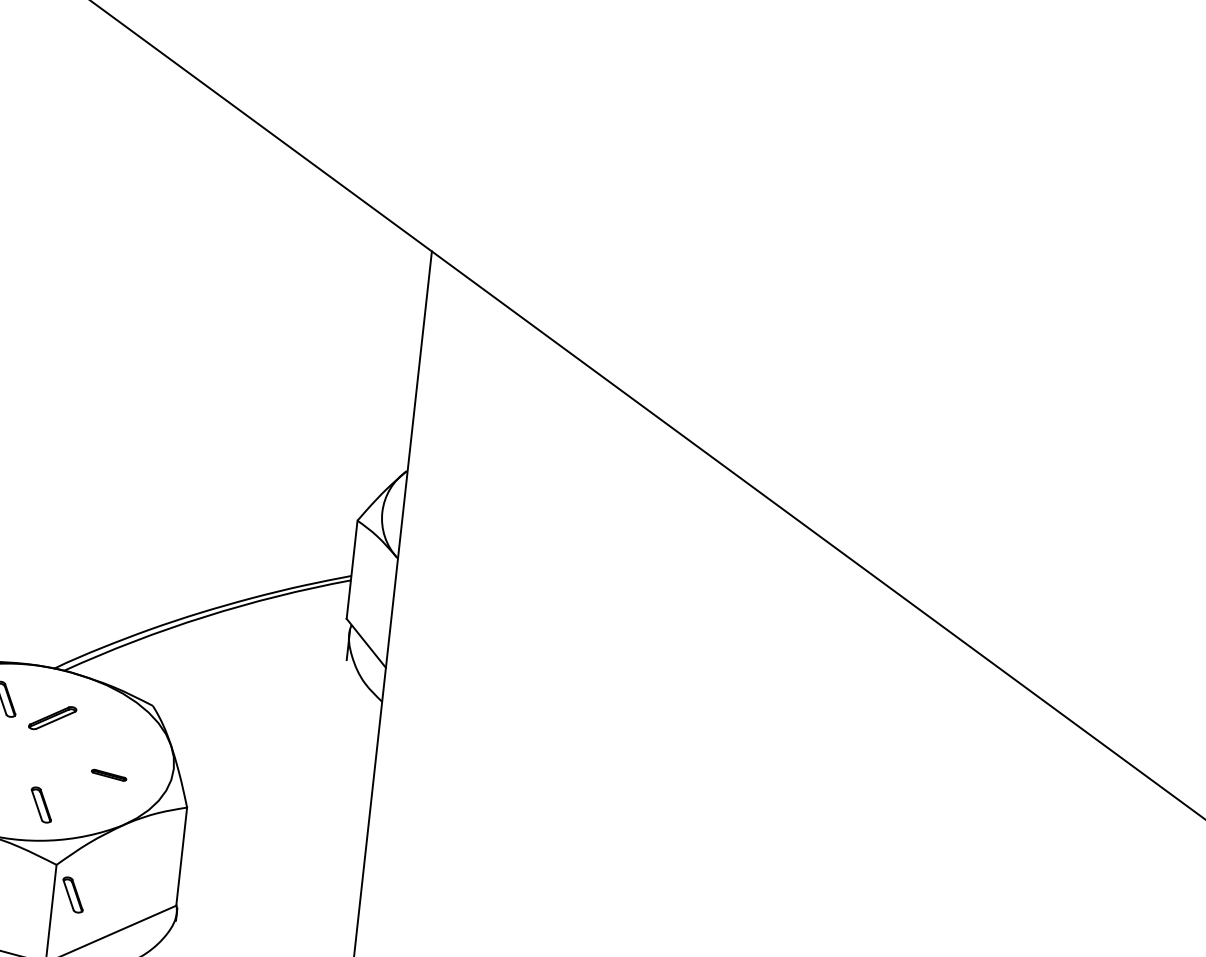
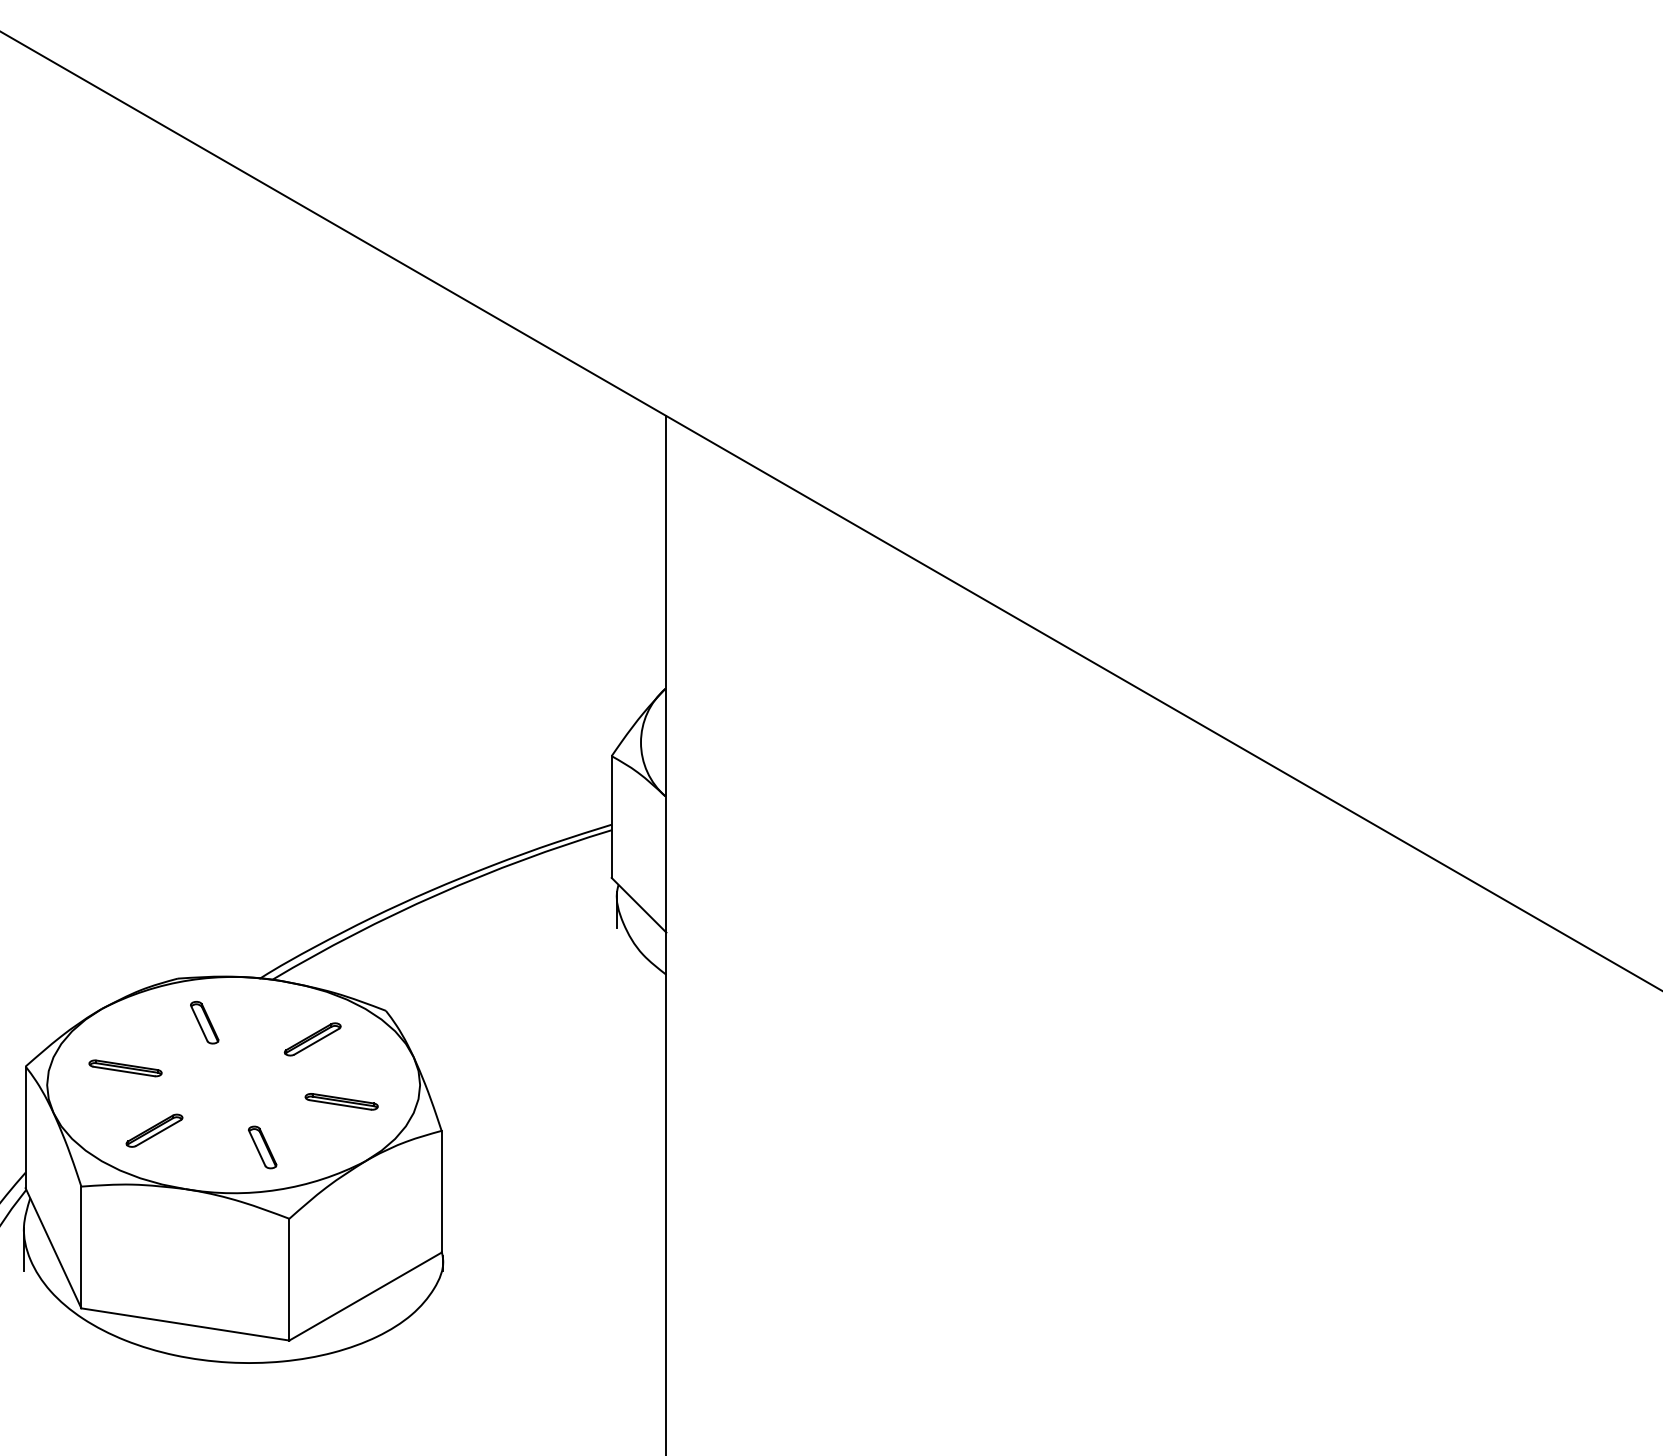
part: (52, 718) -> (312, 1039), moved
part: (109, 775) -> (341, 1101), size x1.67
part: (72, 895) -> (313, 1253), removed

